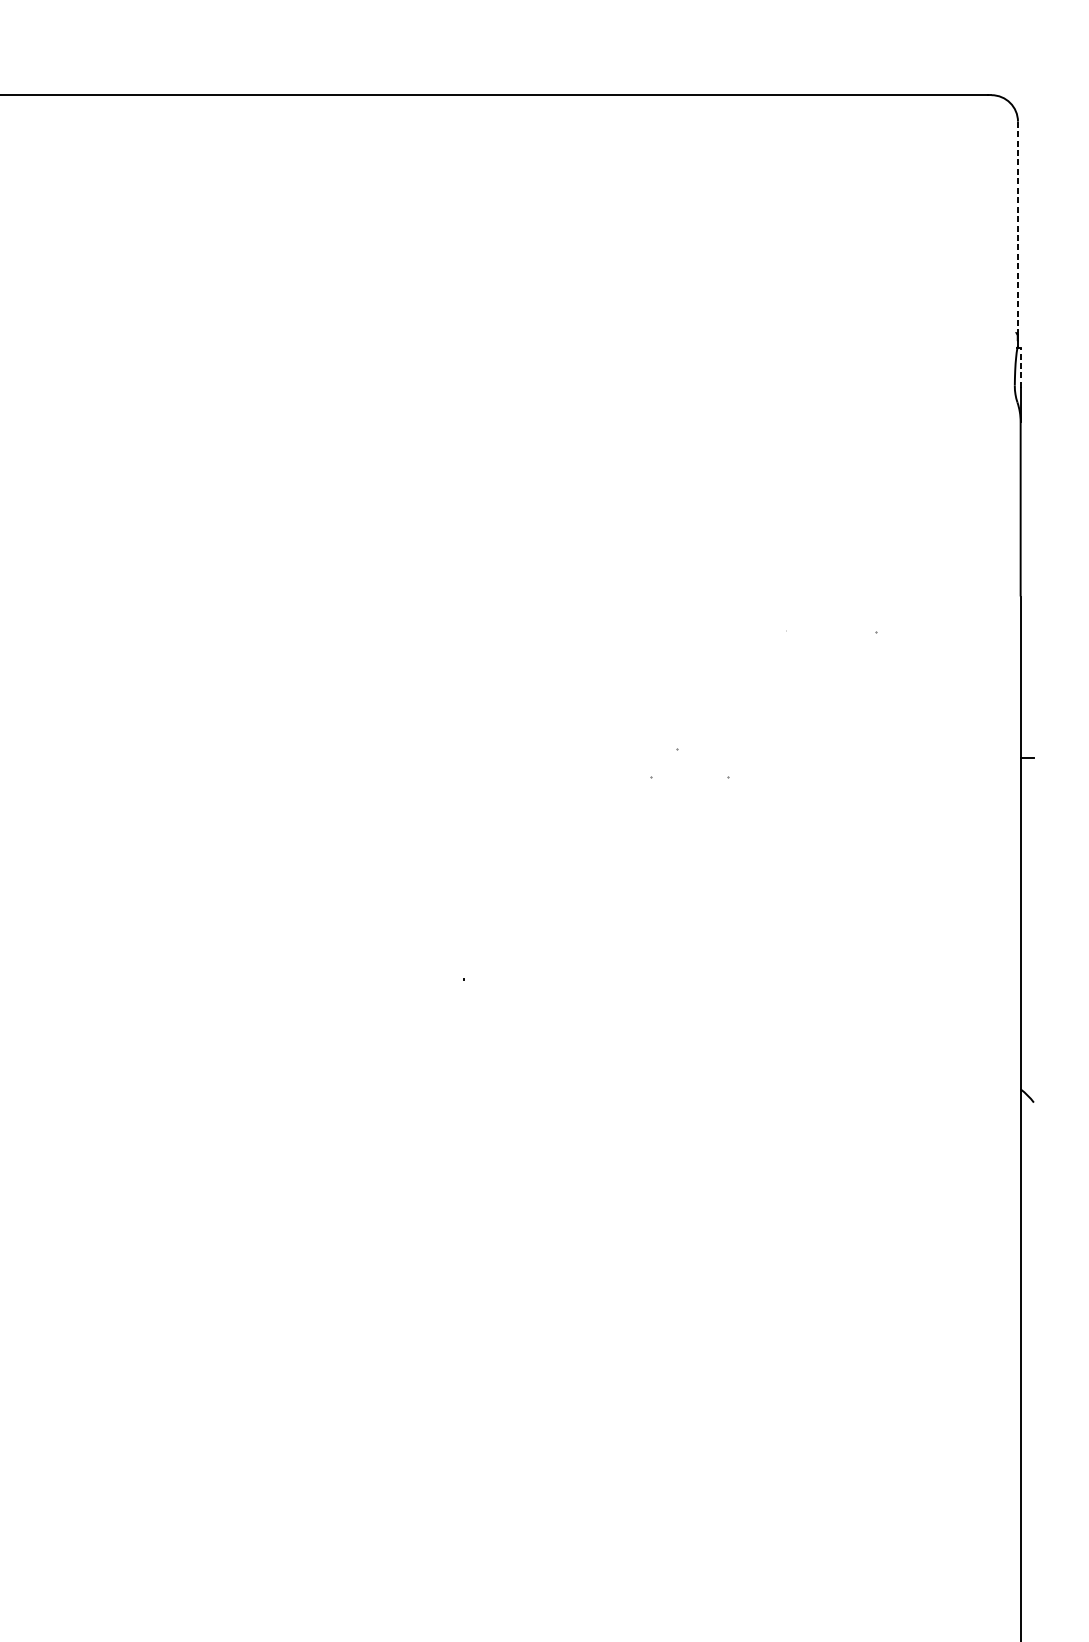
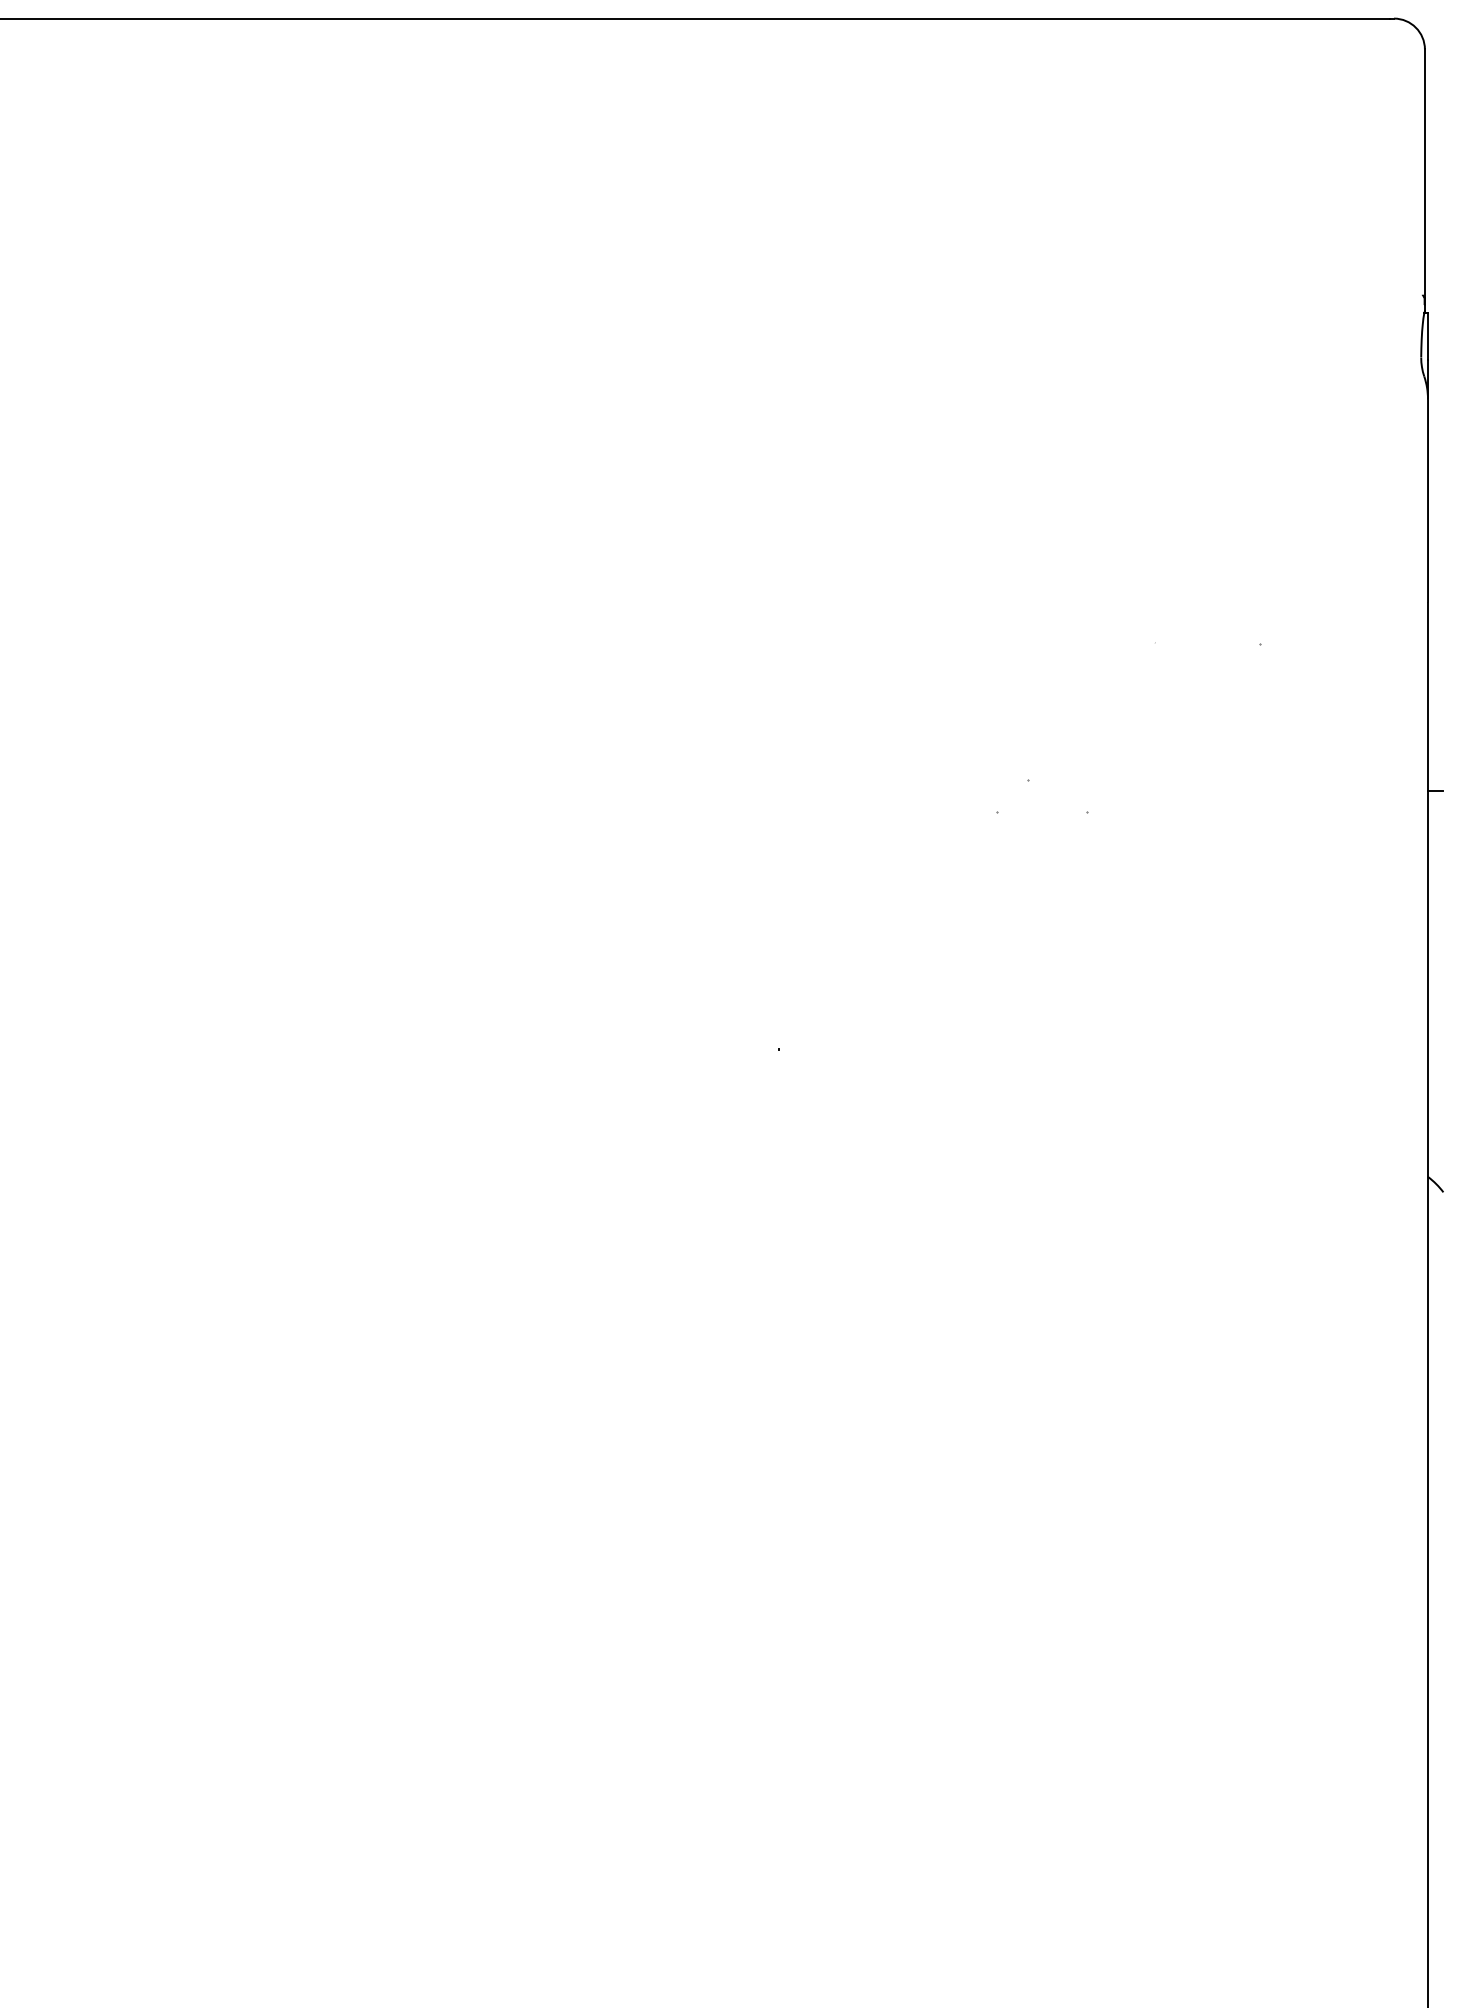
line: (1017, 228) -> (1424, 174), dashed -> solid
line: (1021, 367) -> (1428, 335), dashed -> solid

